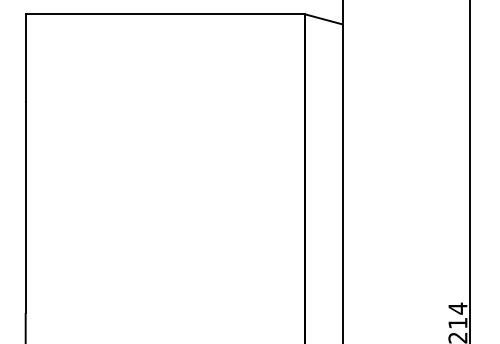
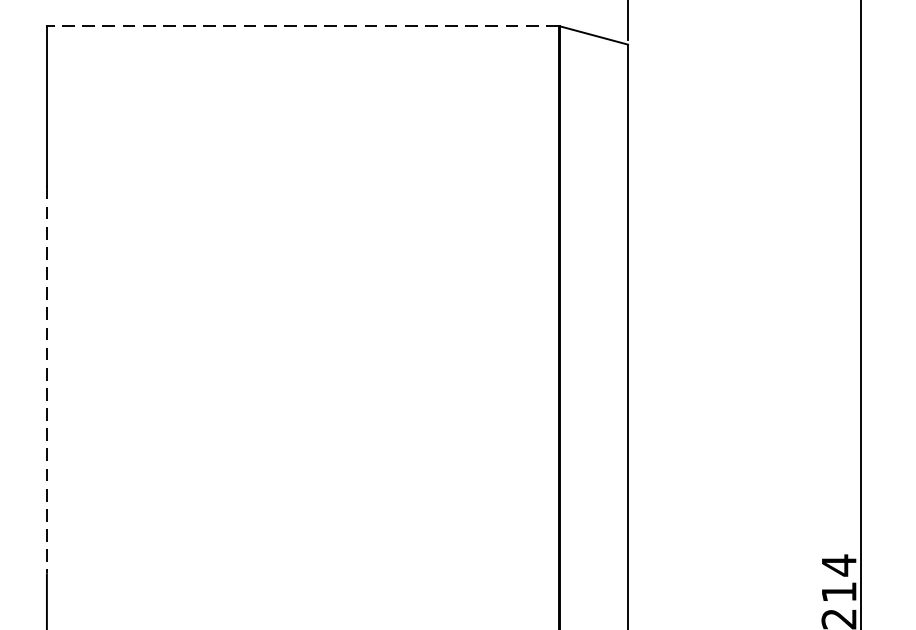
line: (165, 14) -> (303, 26), solid -> dashed
line: (25, 207) -> (46, 380), solid -> dashed

